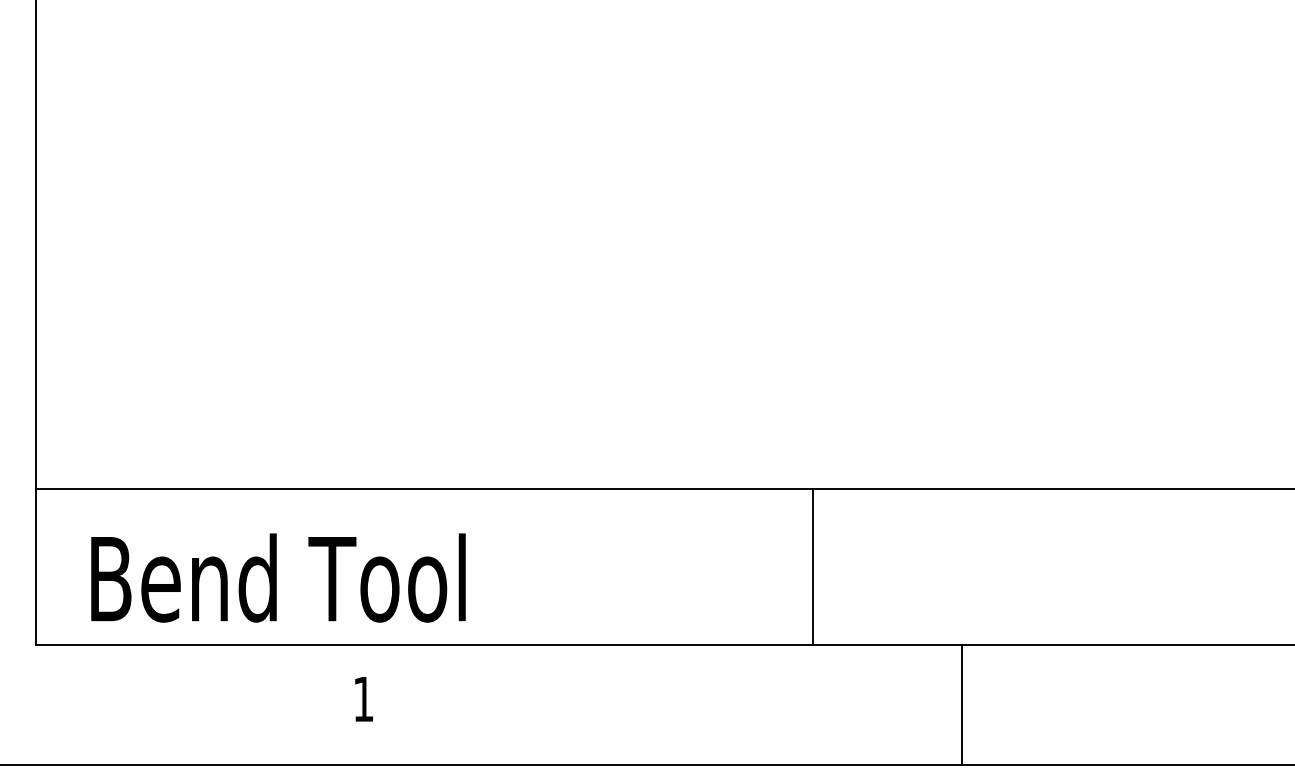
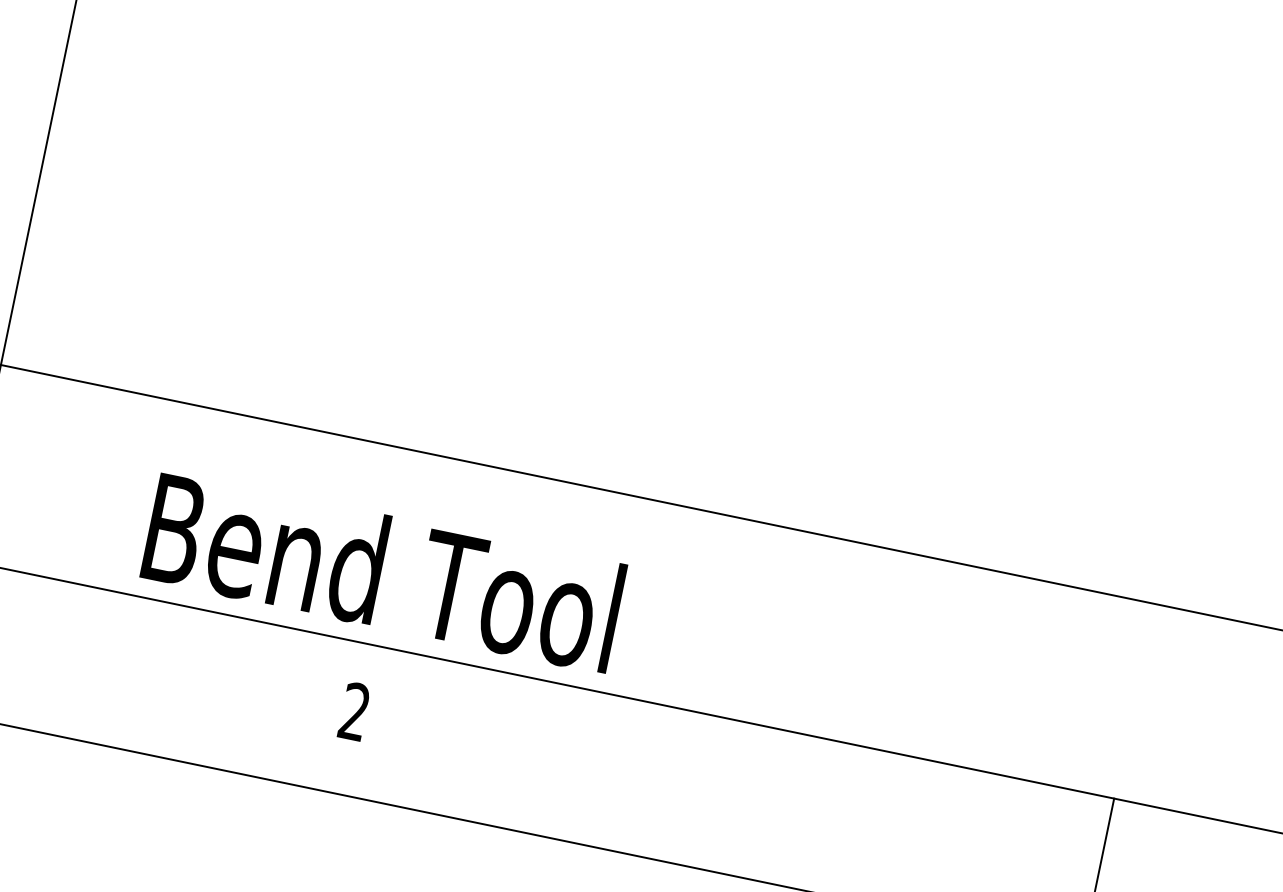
line: (812, 566) -> (948, 662), removed
text: (278, 577) -> (383, 571), moved
text: (362, 698) -> (353, 710), 1 -> 2

